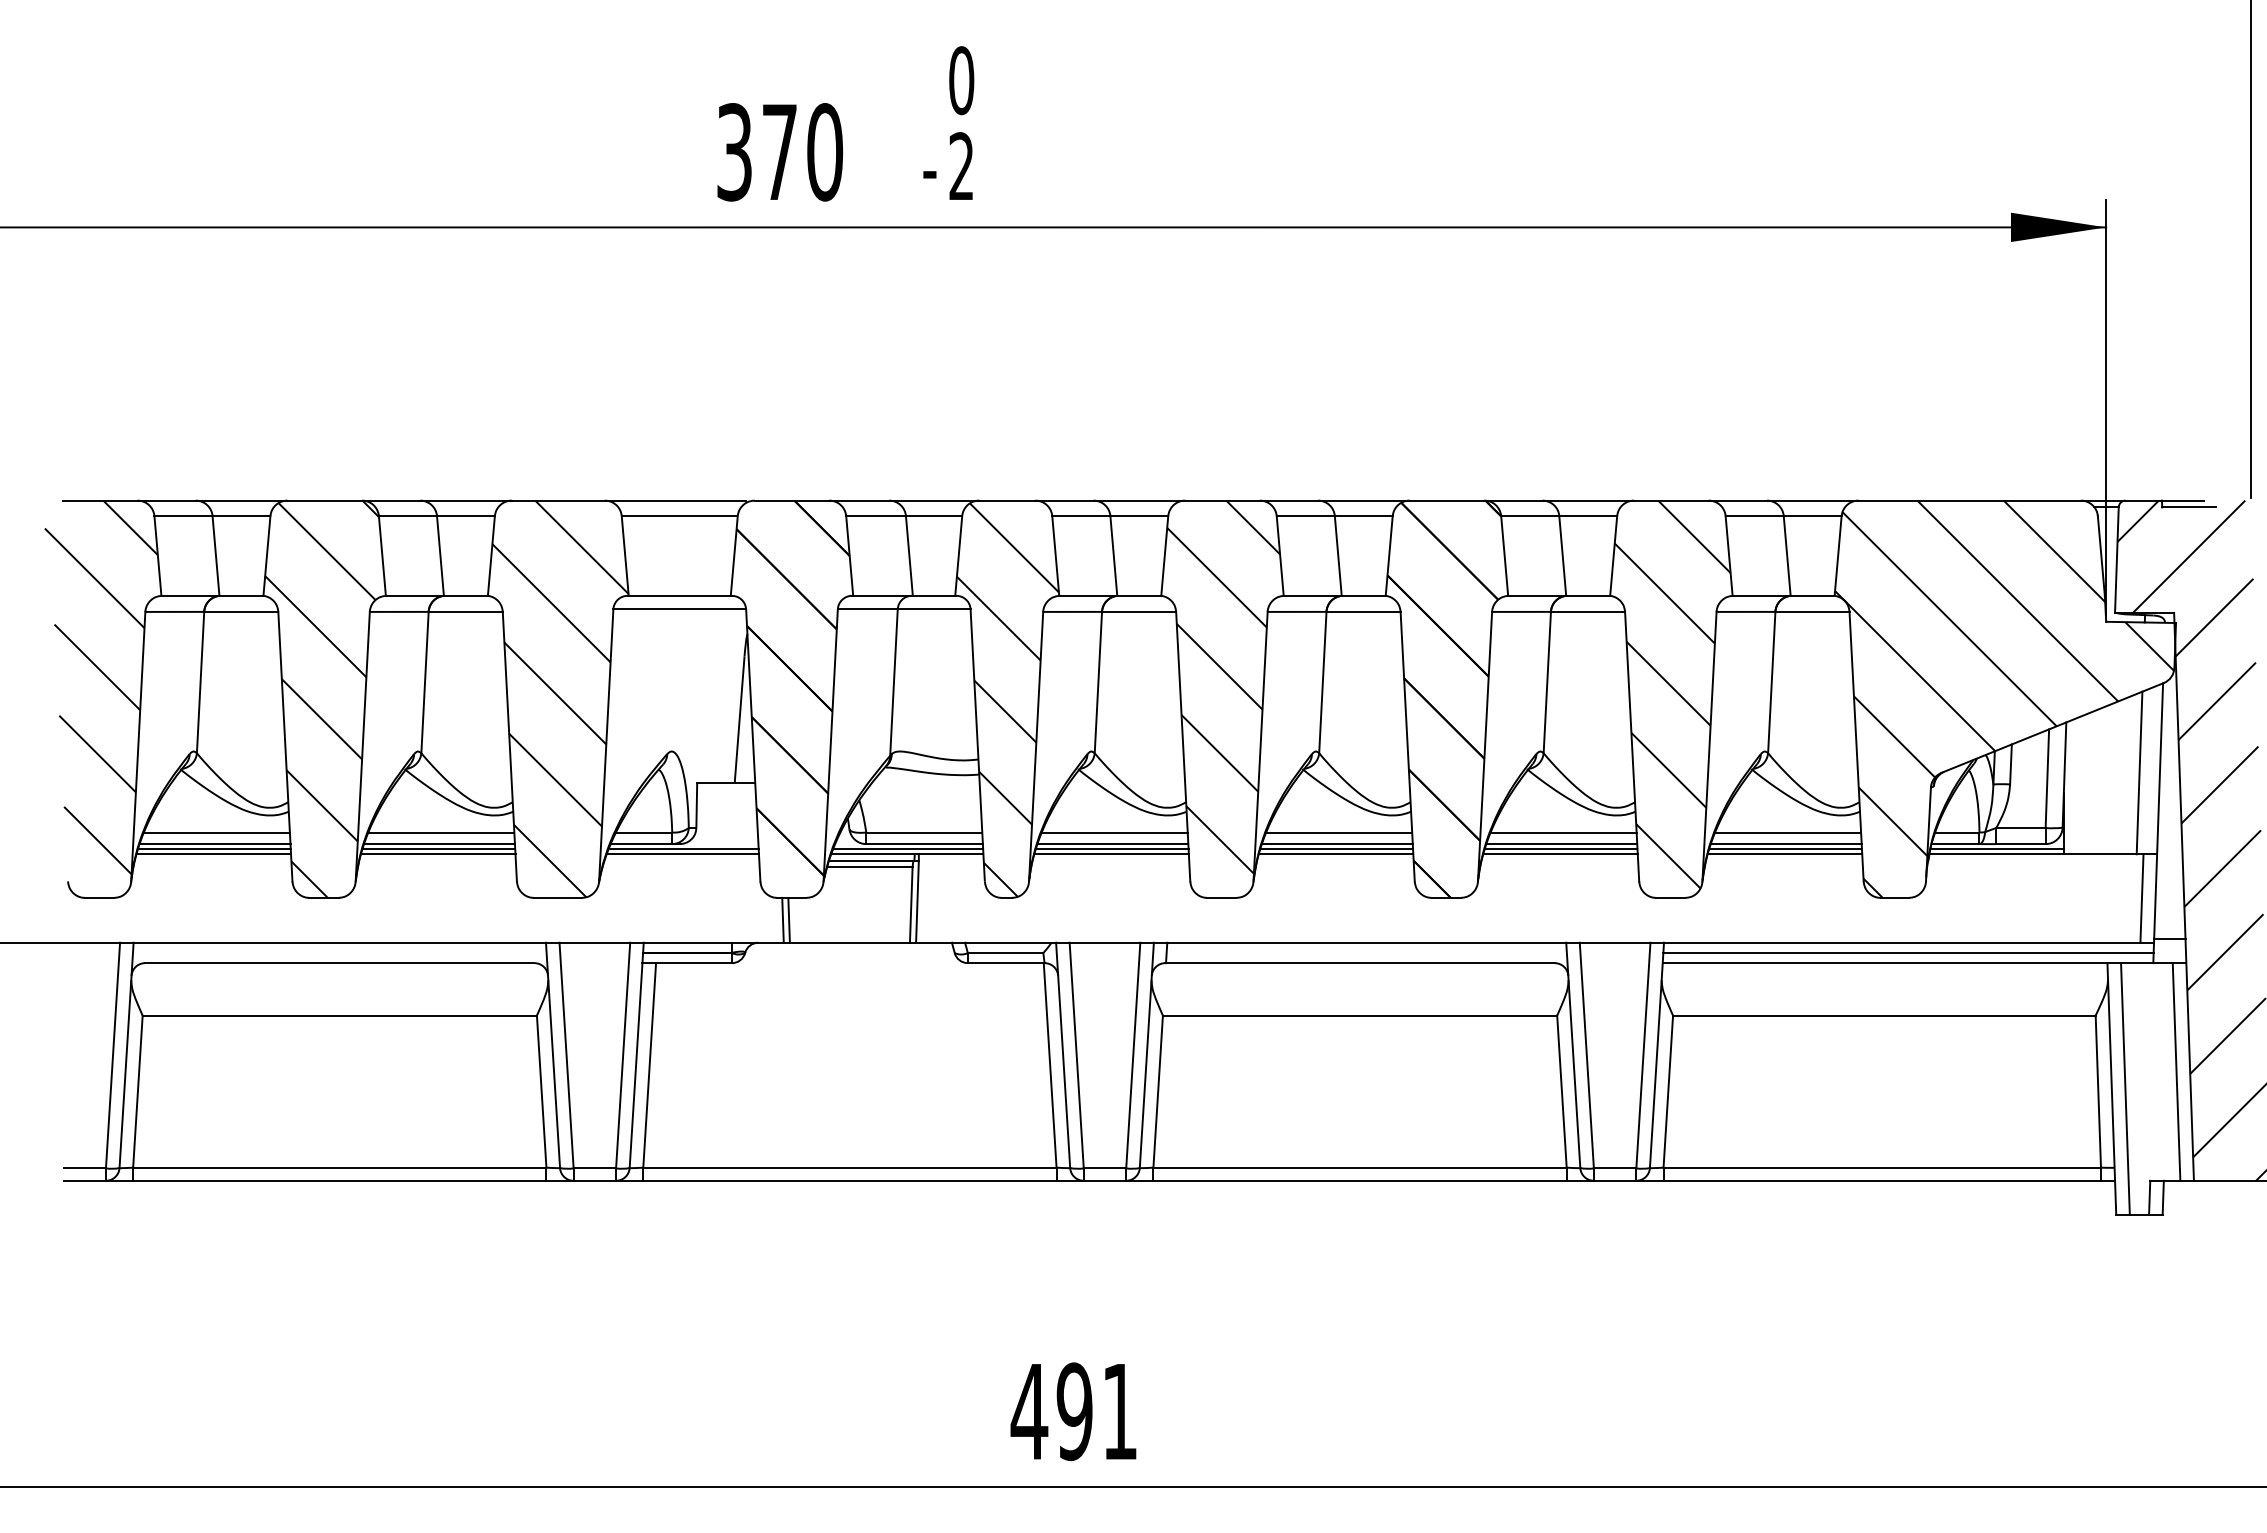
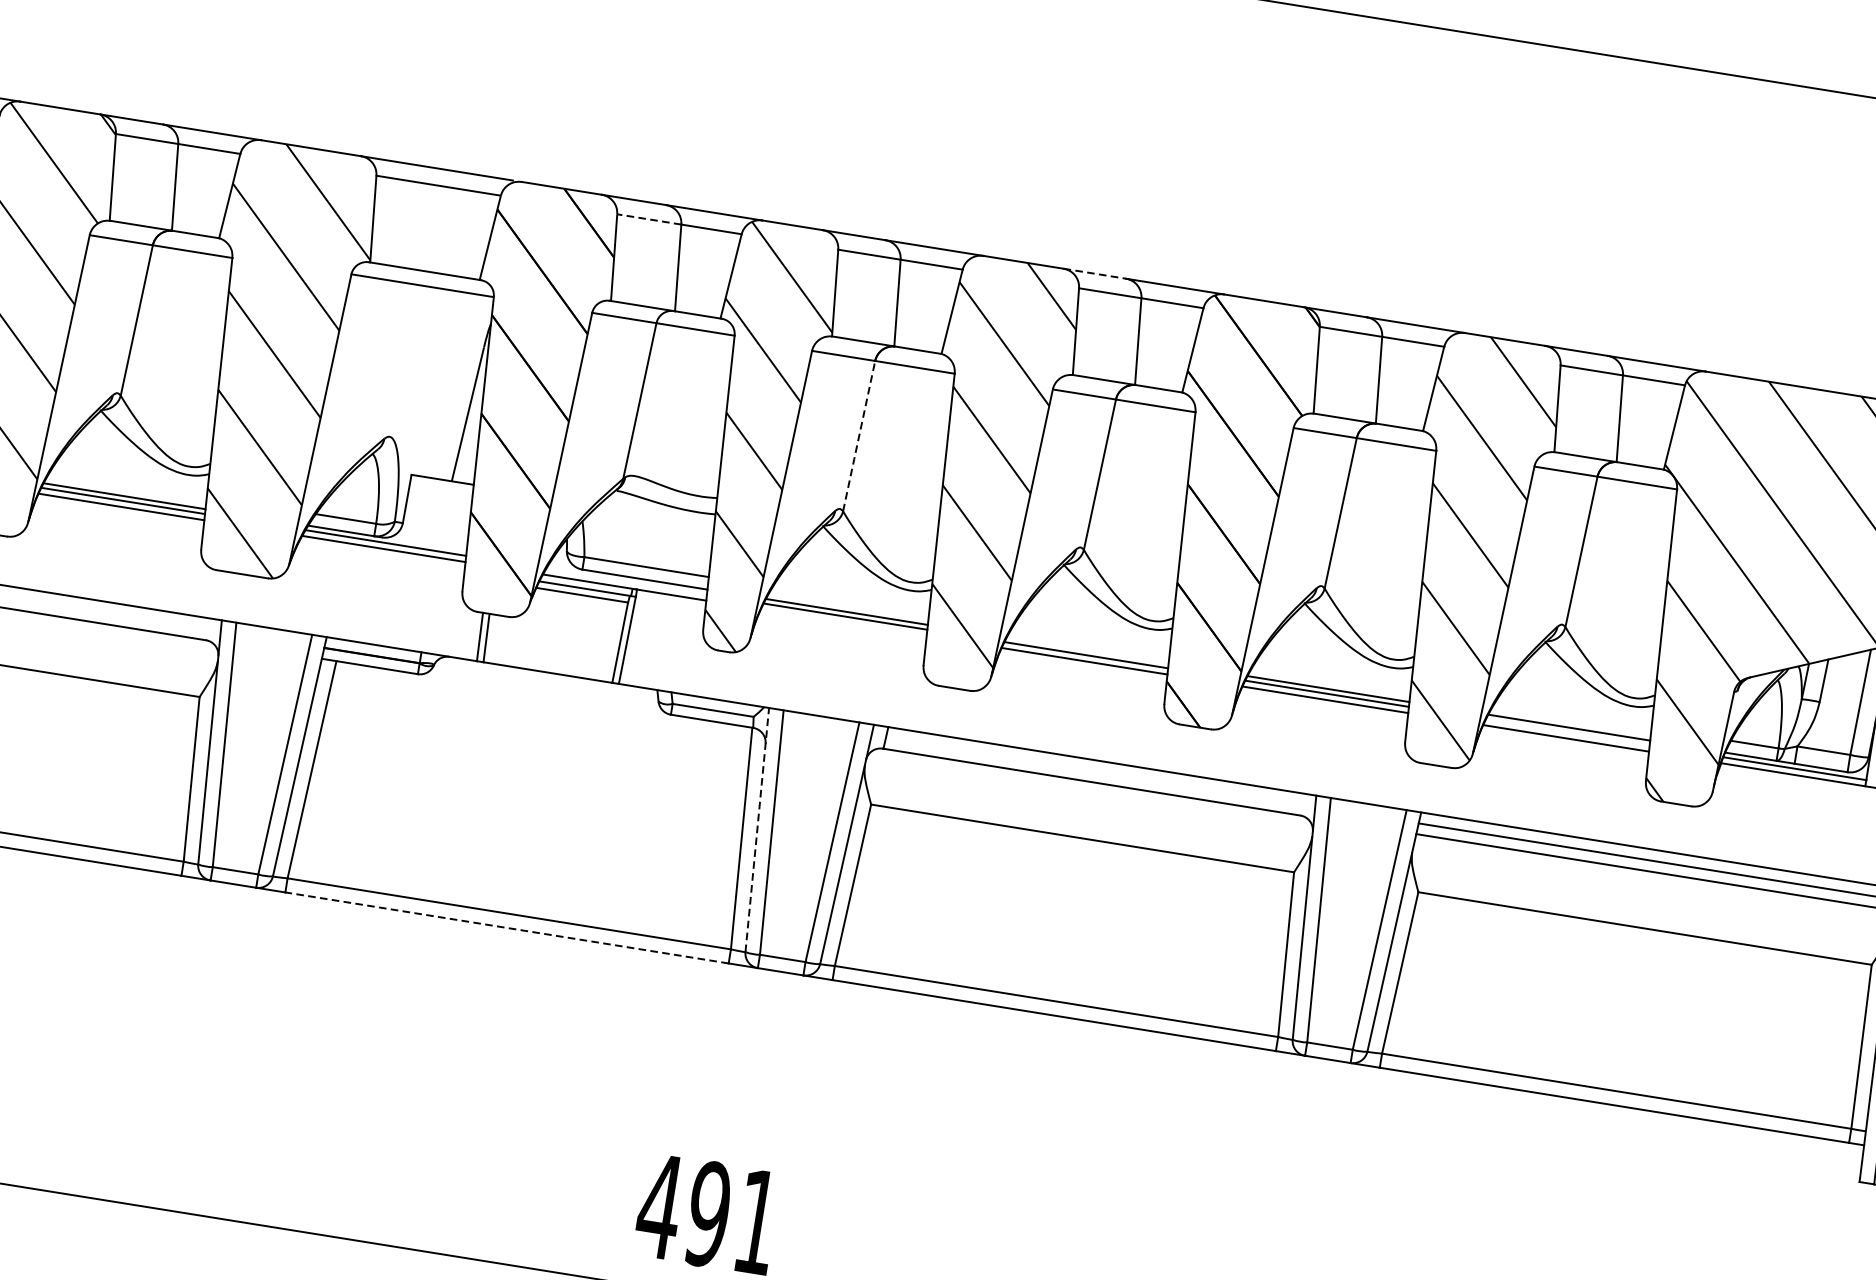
line: (1289, 500) -> (1095, 273), solid -> dashed
line: (876, 516) -> (649, 219), solid -> dashed
line: (1098, 682) -> (859, 436), solid -> dashed
line: (441, 832) -> (128, 484), removed
line: (1114, 832) -> (850, 599), removed
line: (1339, 832) -> (1092, 638), removed
line: (1563, 832) -> (1332, 676), removed
line: (1788, 832) -> (1573, 715), removed
line: (1336, 844) -> (1086, 650), removed
line: (908, 848) -> (626, 581), removed
line: (1785, 848) -> (1567, 732), removed
line: (1111, 854) -> (843, 622), removed
line: (1063, 1055) -> (757, 830), solid -> dashed
line: (849, 1180) -> (506, 927), solid -> dashed

